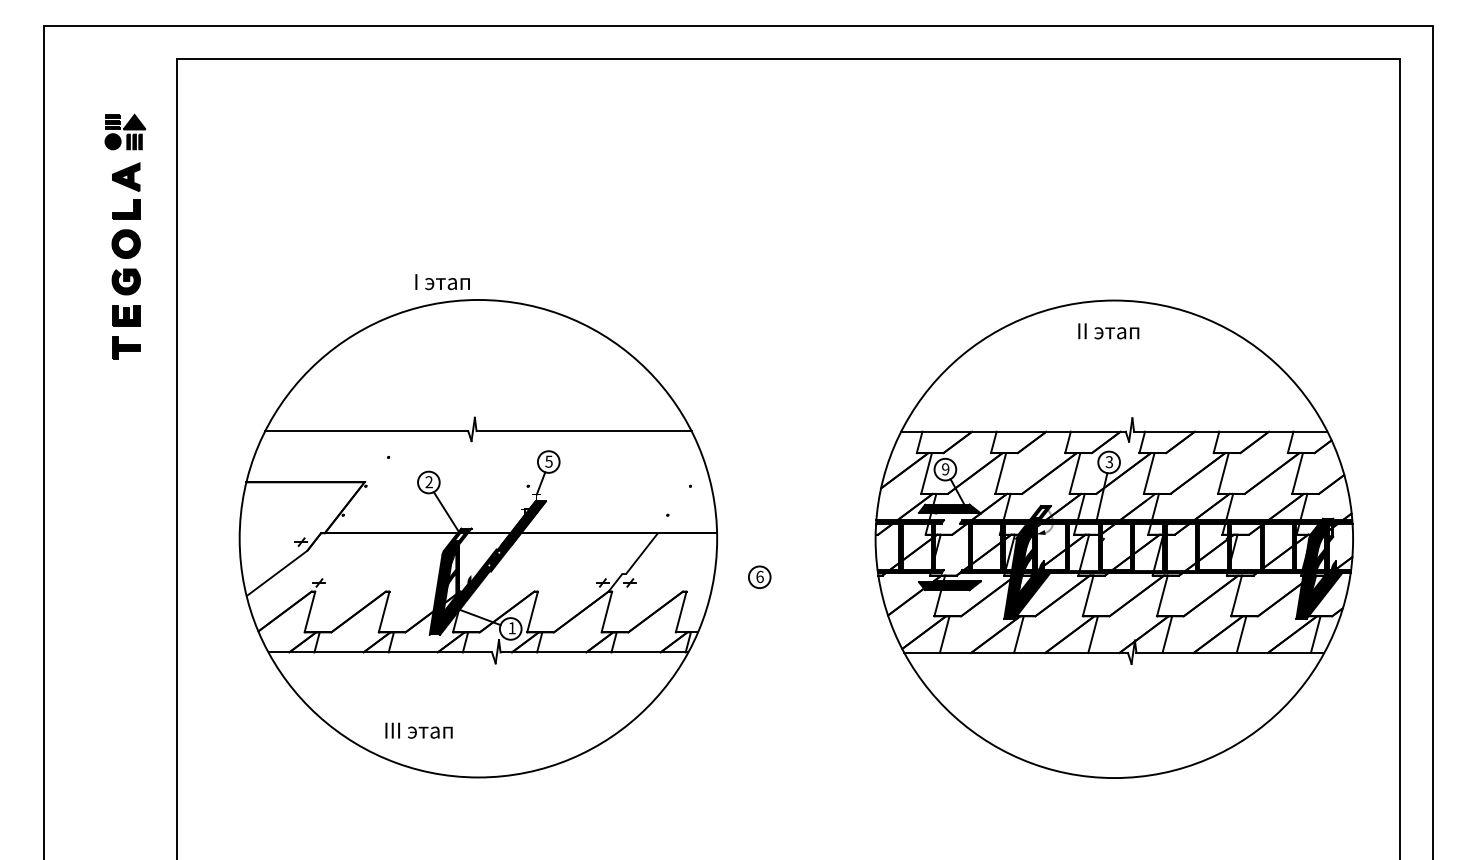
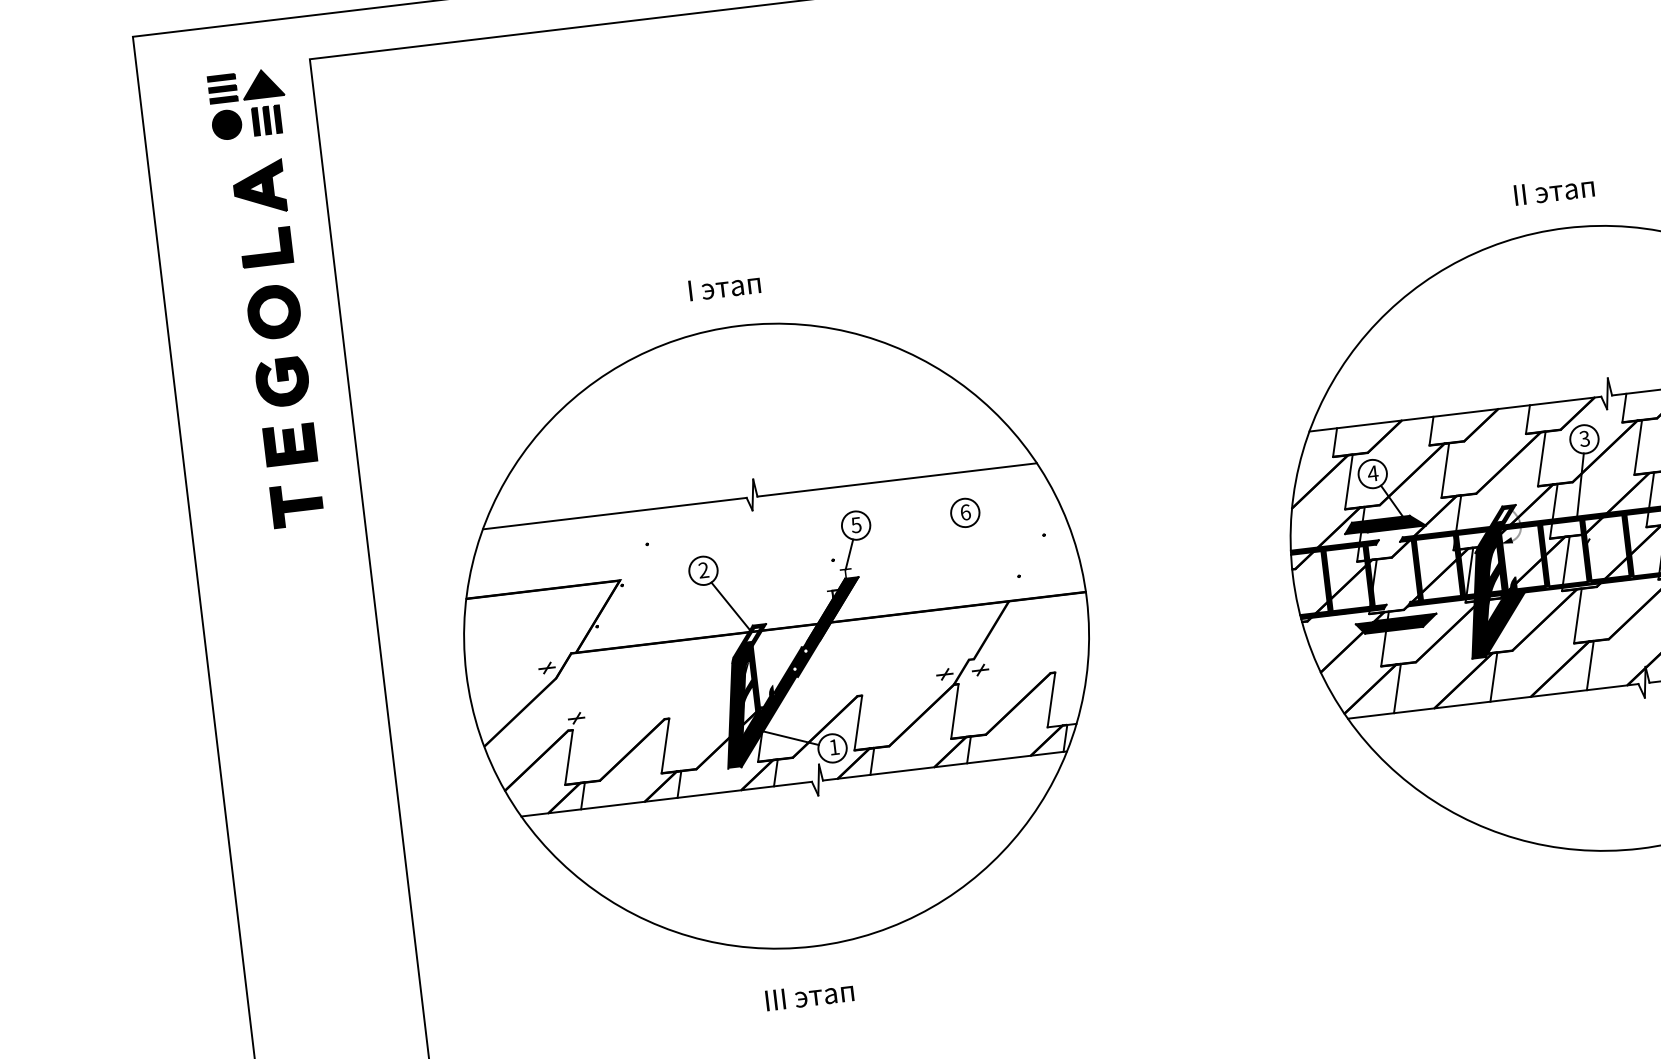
part: (125, 236) -> (271, 298), size x1.43
text: (442, 282) -> (724, 287), moved
text: (1108, 331) -> (1554, 191), moved
text: (945, 469) -> (1372, 473), 9 -> 4
part: (759, 576) -> (964, 511), moved
text: (418, 730) -> (809, 995), moved

